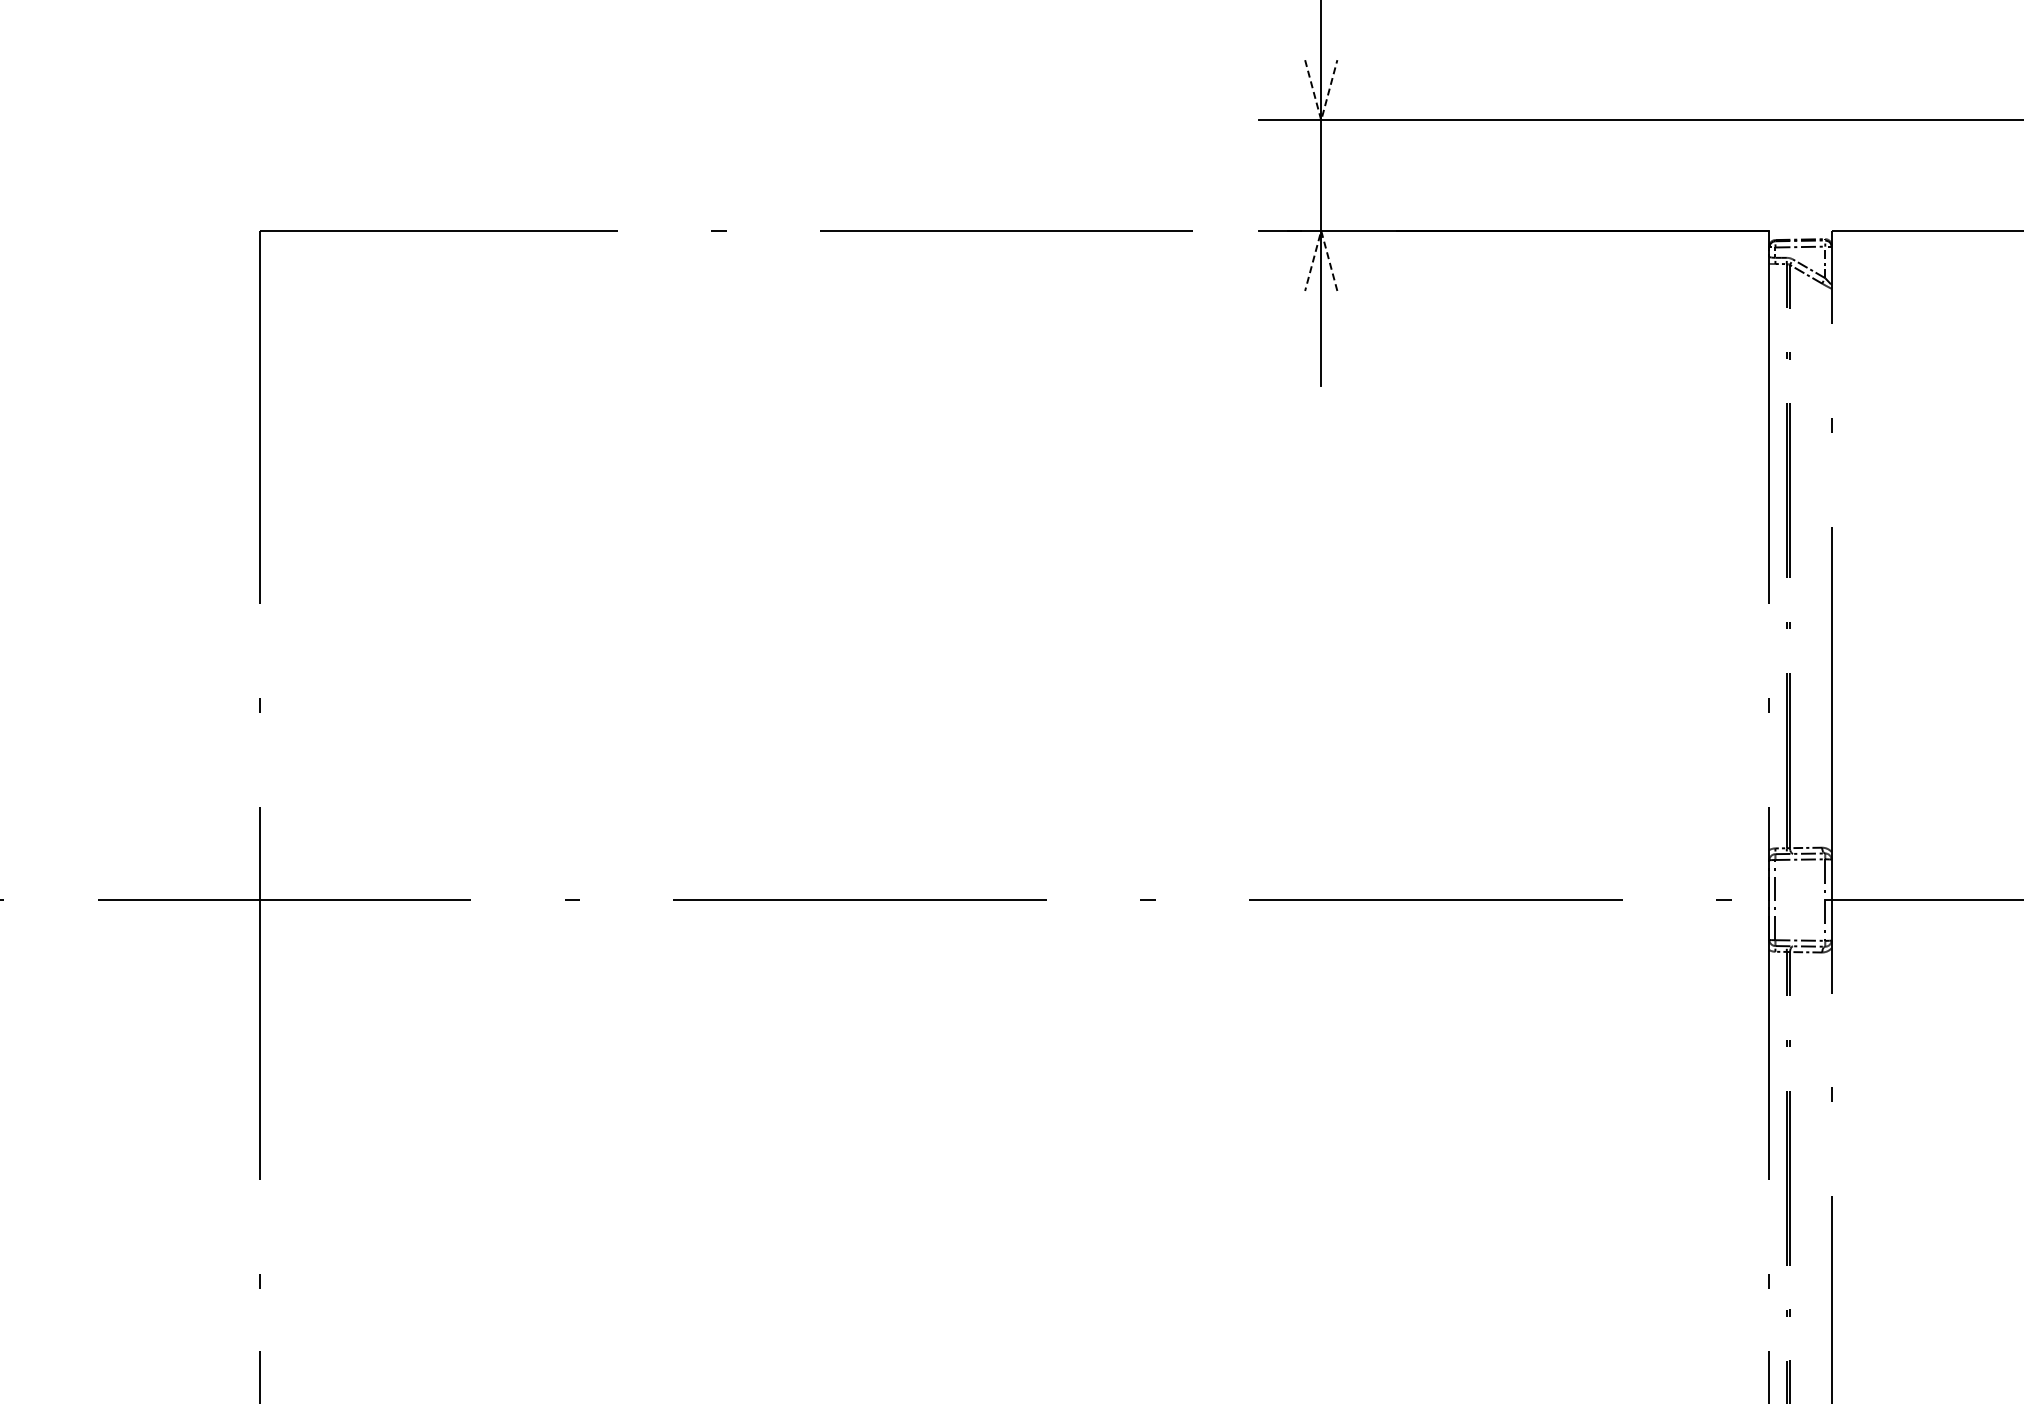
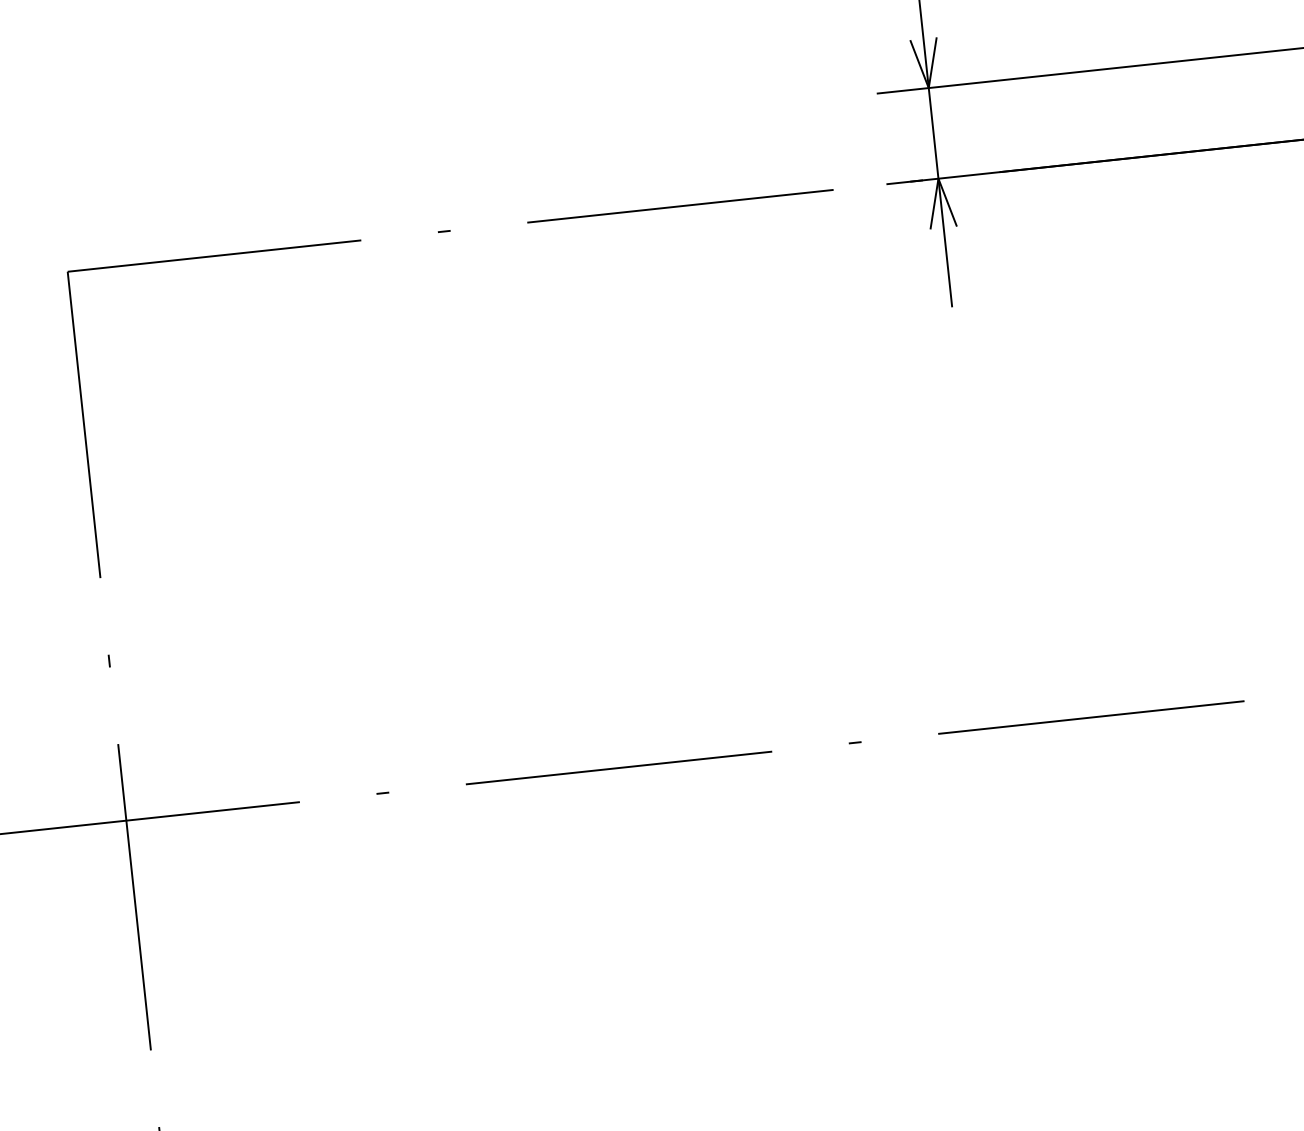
line: (1321, 120) -> (928, 88), dashed -> solid
line: (1321, 230) -> (938, 178), dashed -> solid

